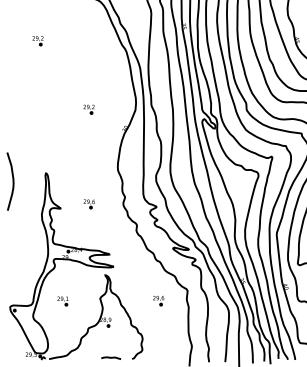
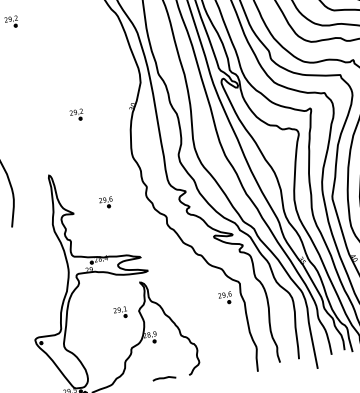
part: (88, 109) -> (76, 115), moved
part: (62, 301) -> (120, 313), moved
part: (158, 301) -> (225, 298), moved

